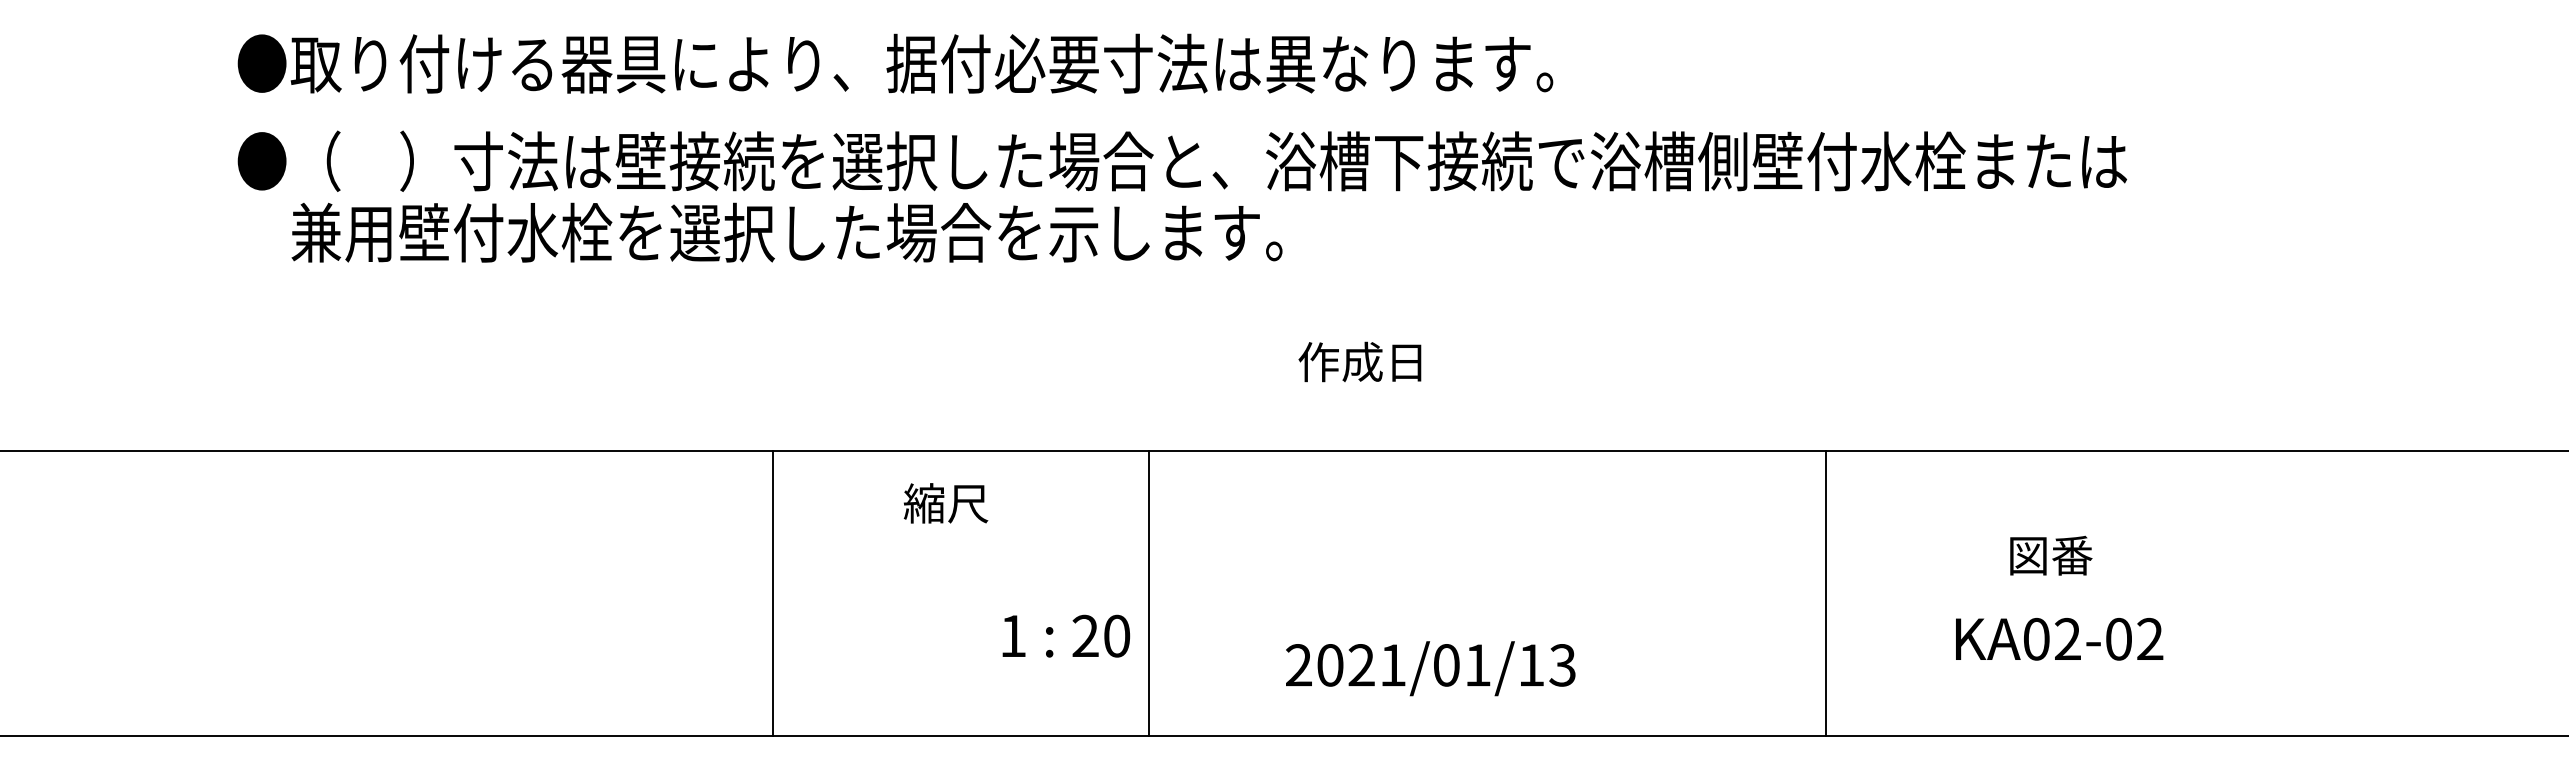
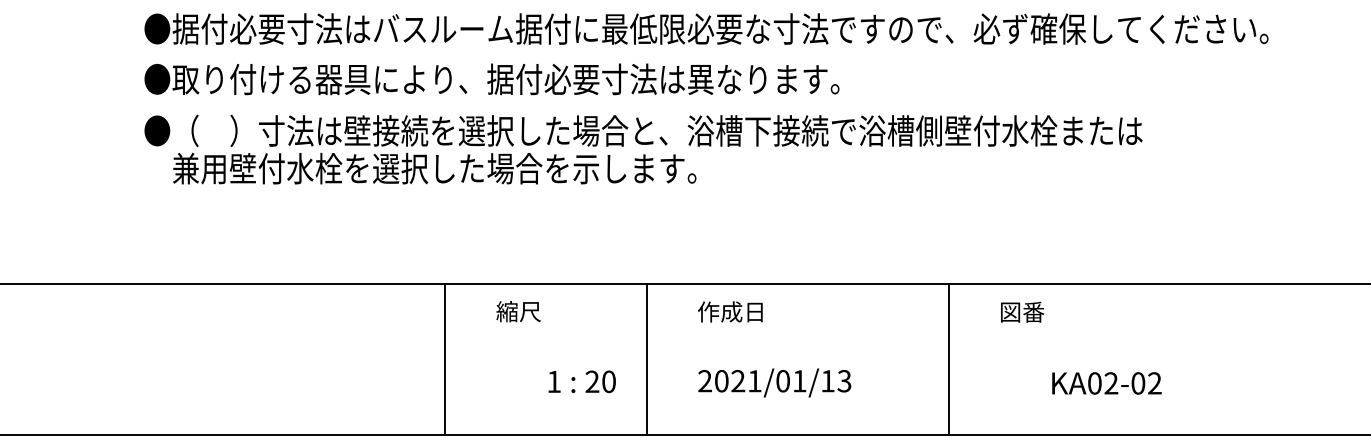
text: (1360, 361) -> (730, 311), moved
text: (2051, 554) -> (1022, 311), moved
line: (773, 592) -> (445, 358), moved
line: (1148, 592) -> (646, 358), moved
line: (1825, 592) -> (948, 358), moved
text: (1430, 667) -> (774, 382), moved

